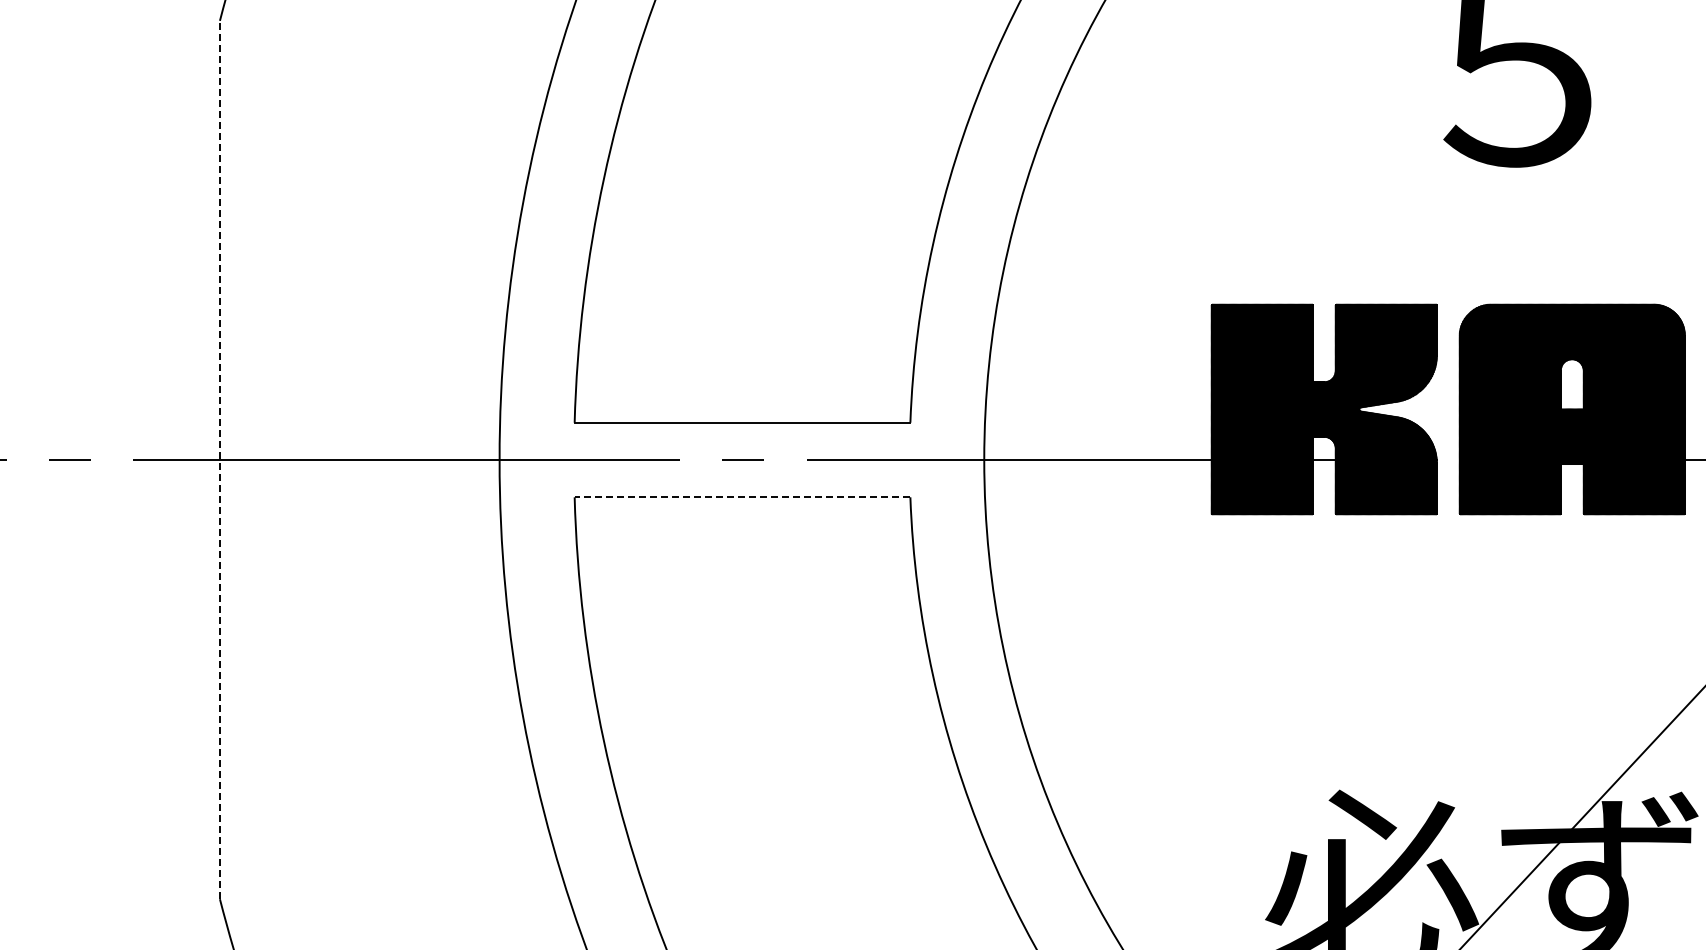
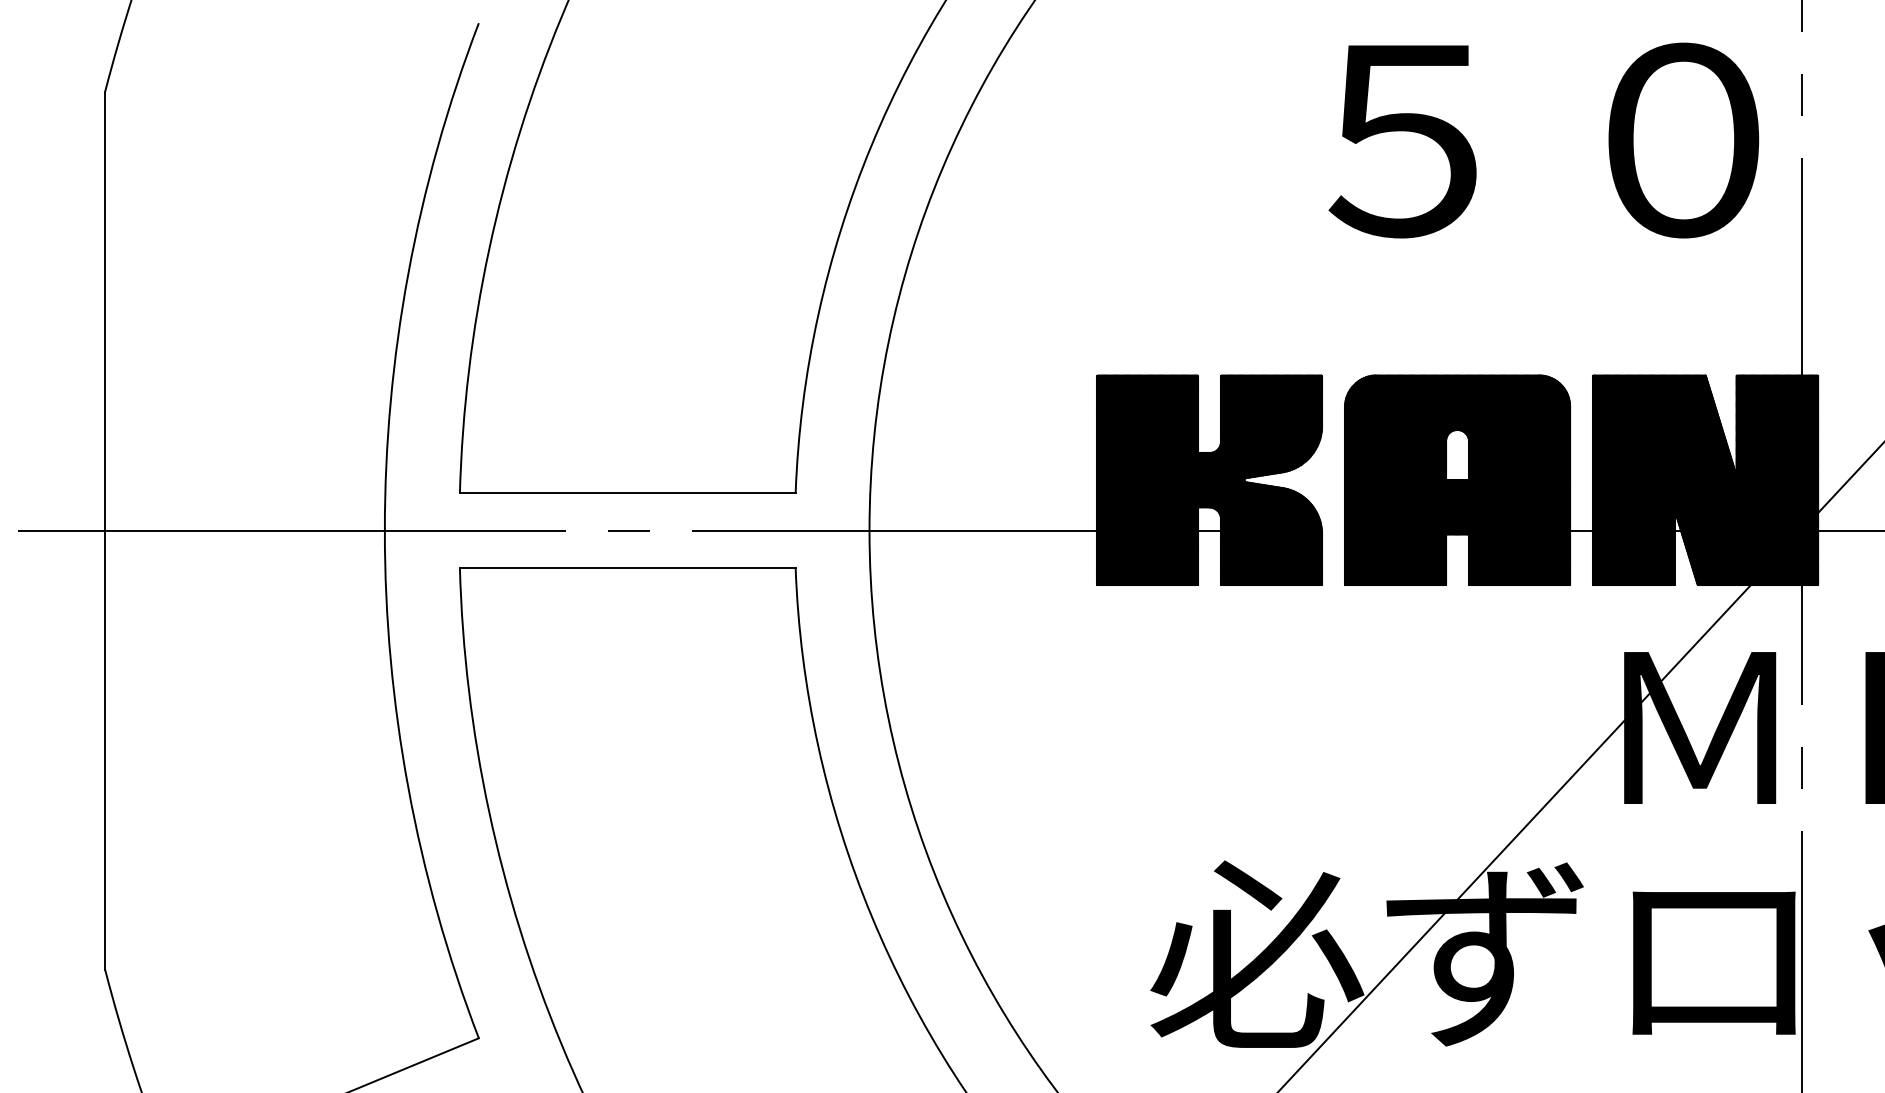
line: (220, 459) -> (105, 530), dashed -> solid
line: (742, 497) -> (627, 568), dashed -> solid

